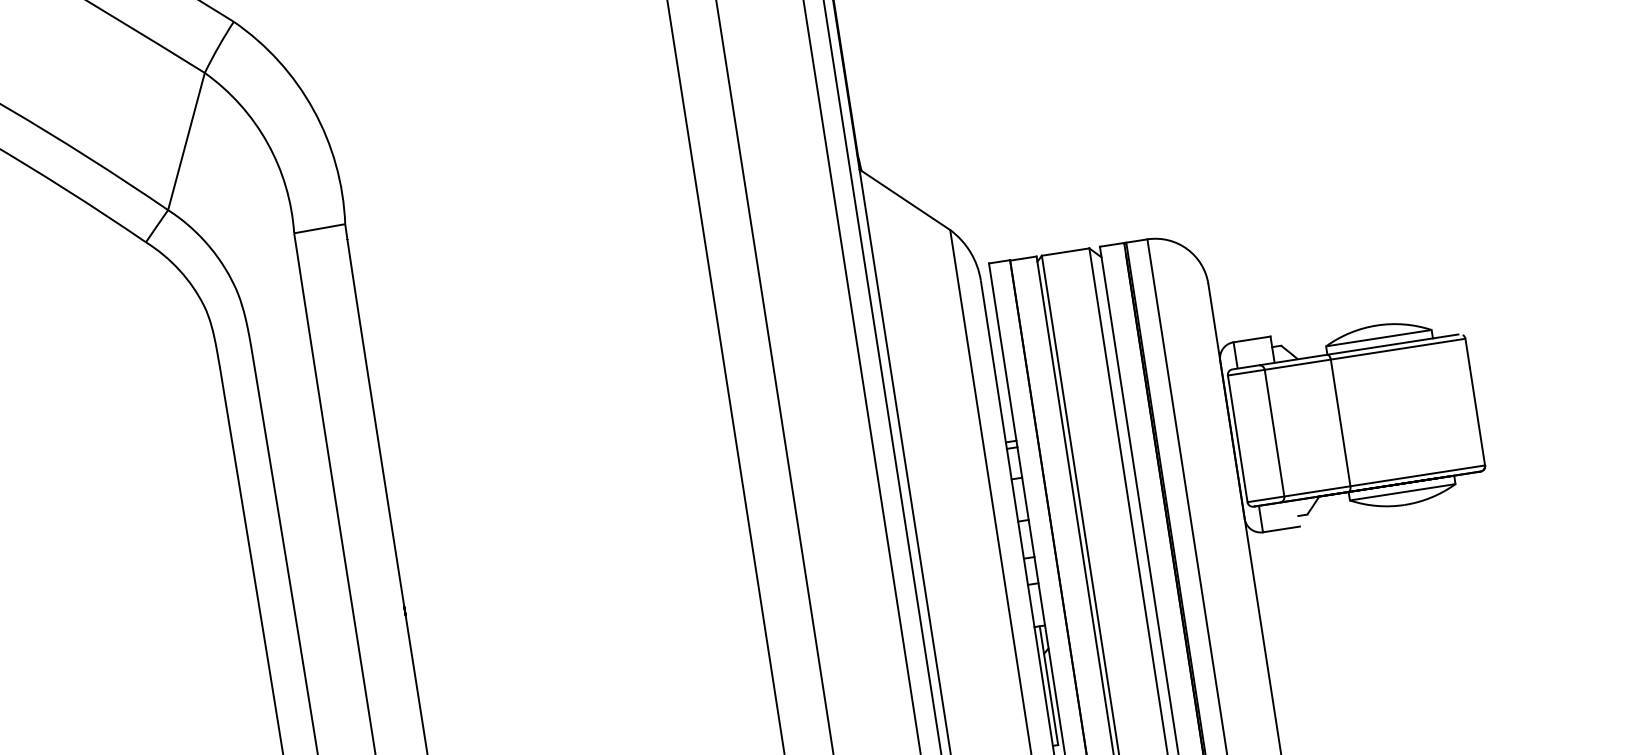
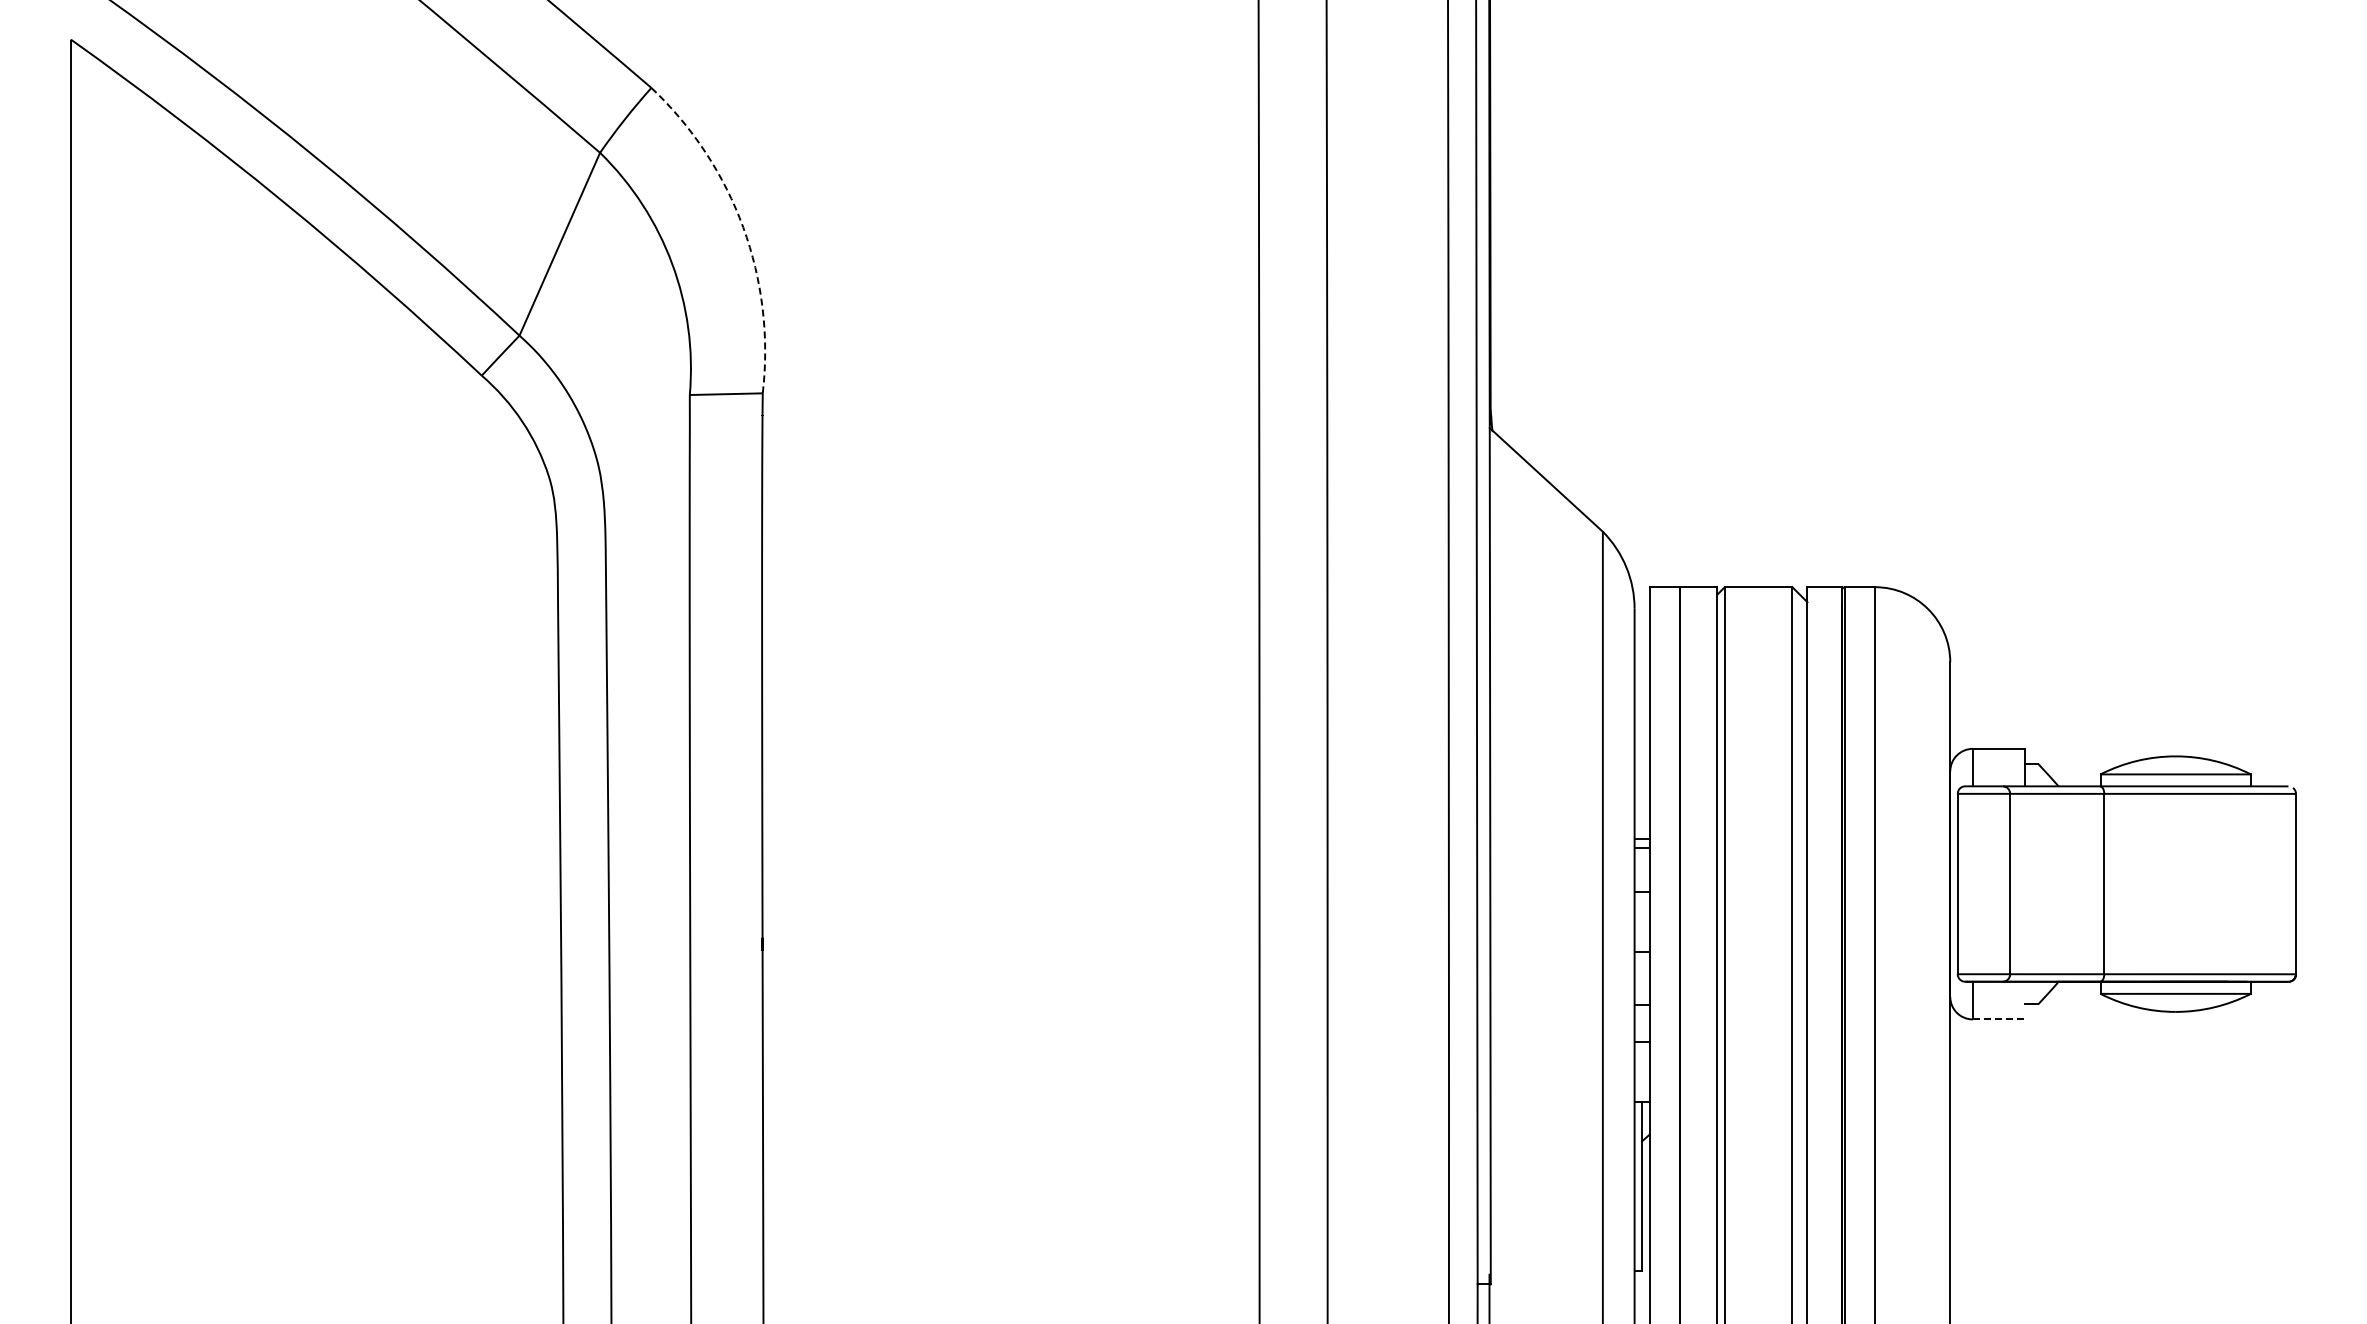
arc: (313, 109) -> (743, 227), solid -> dashed
line: (1281, 529) -> (1999, 1019), solid -> dashed

